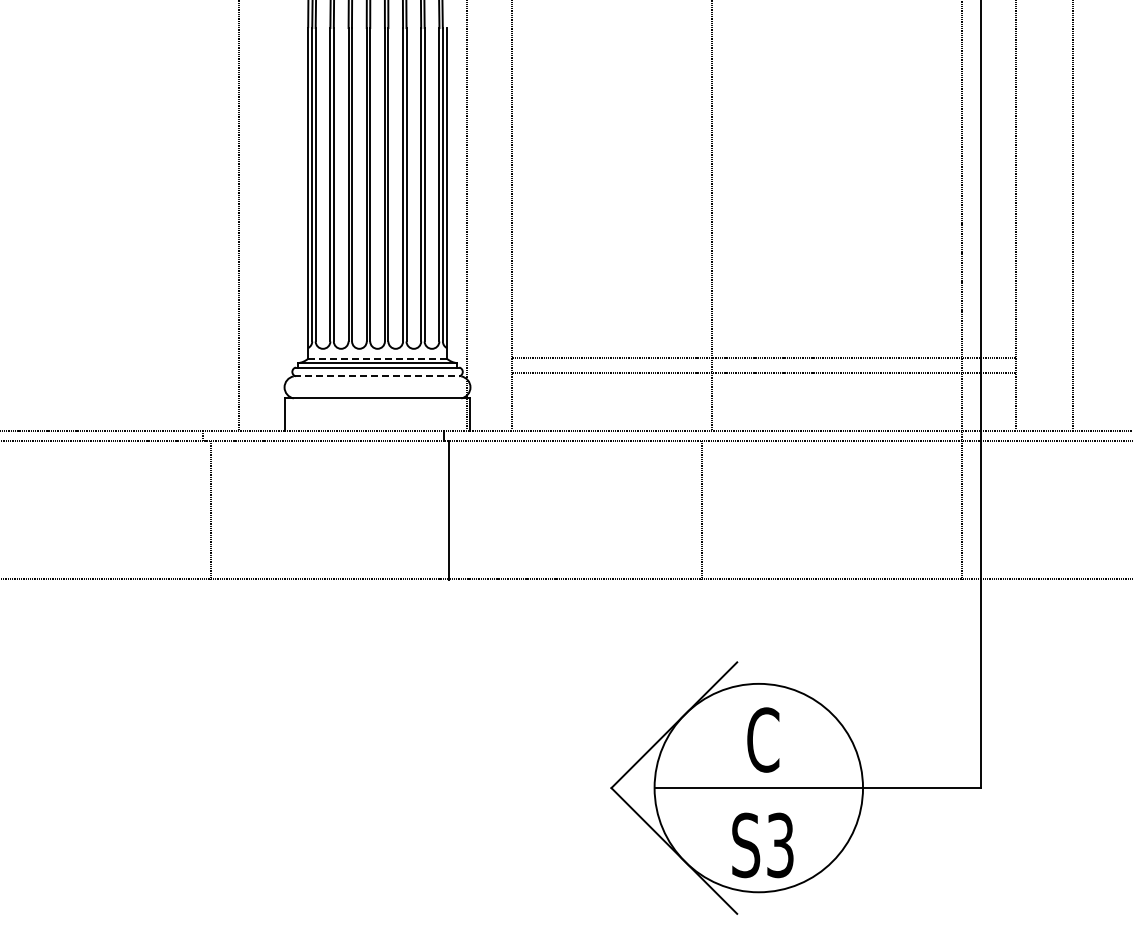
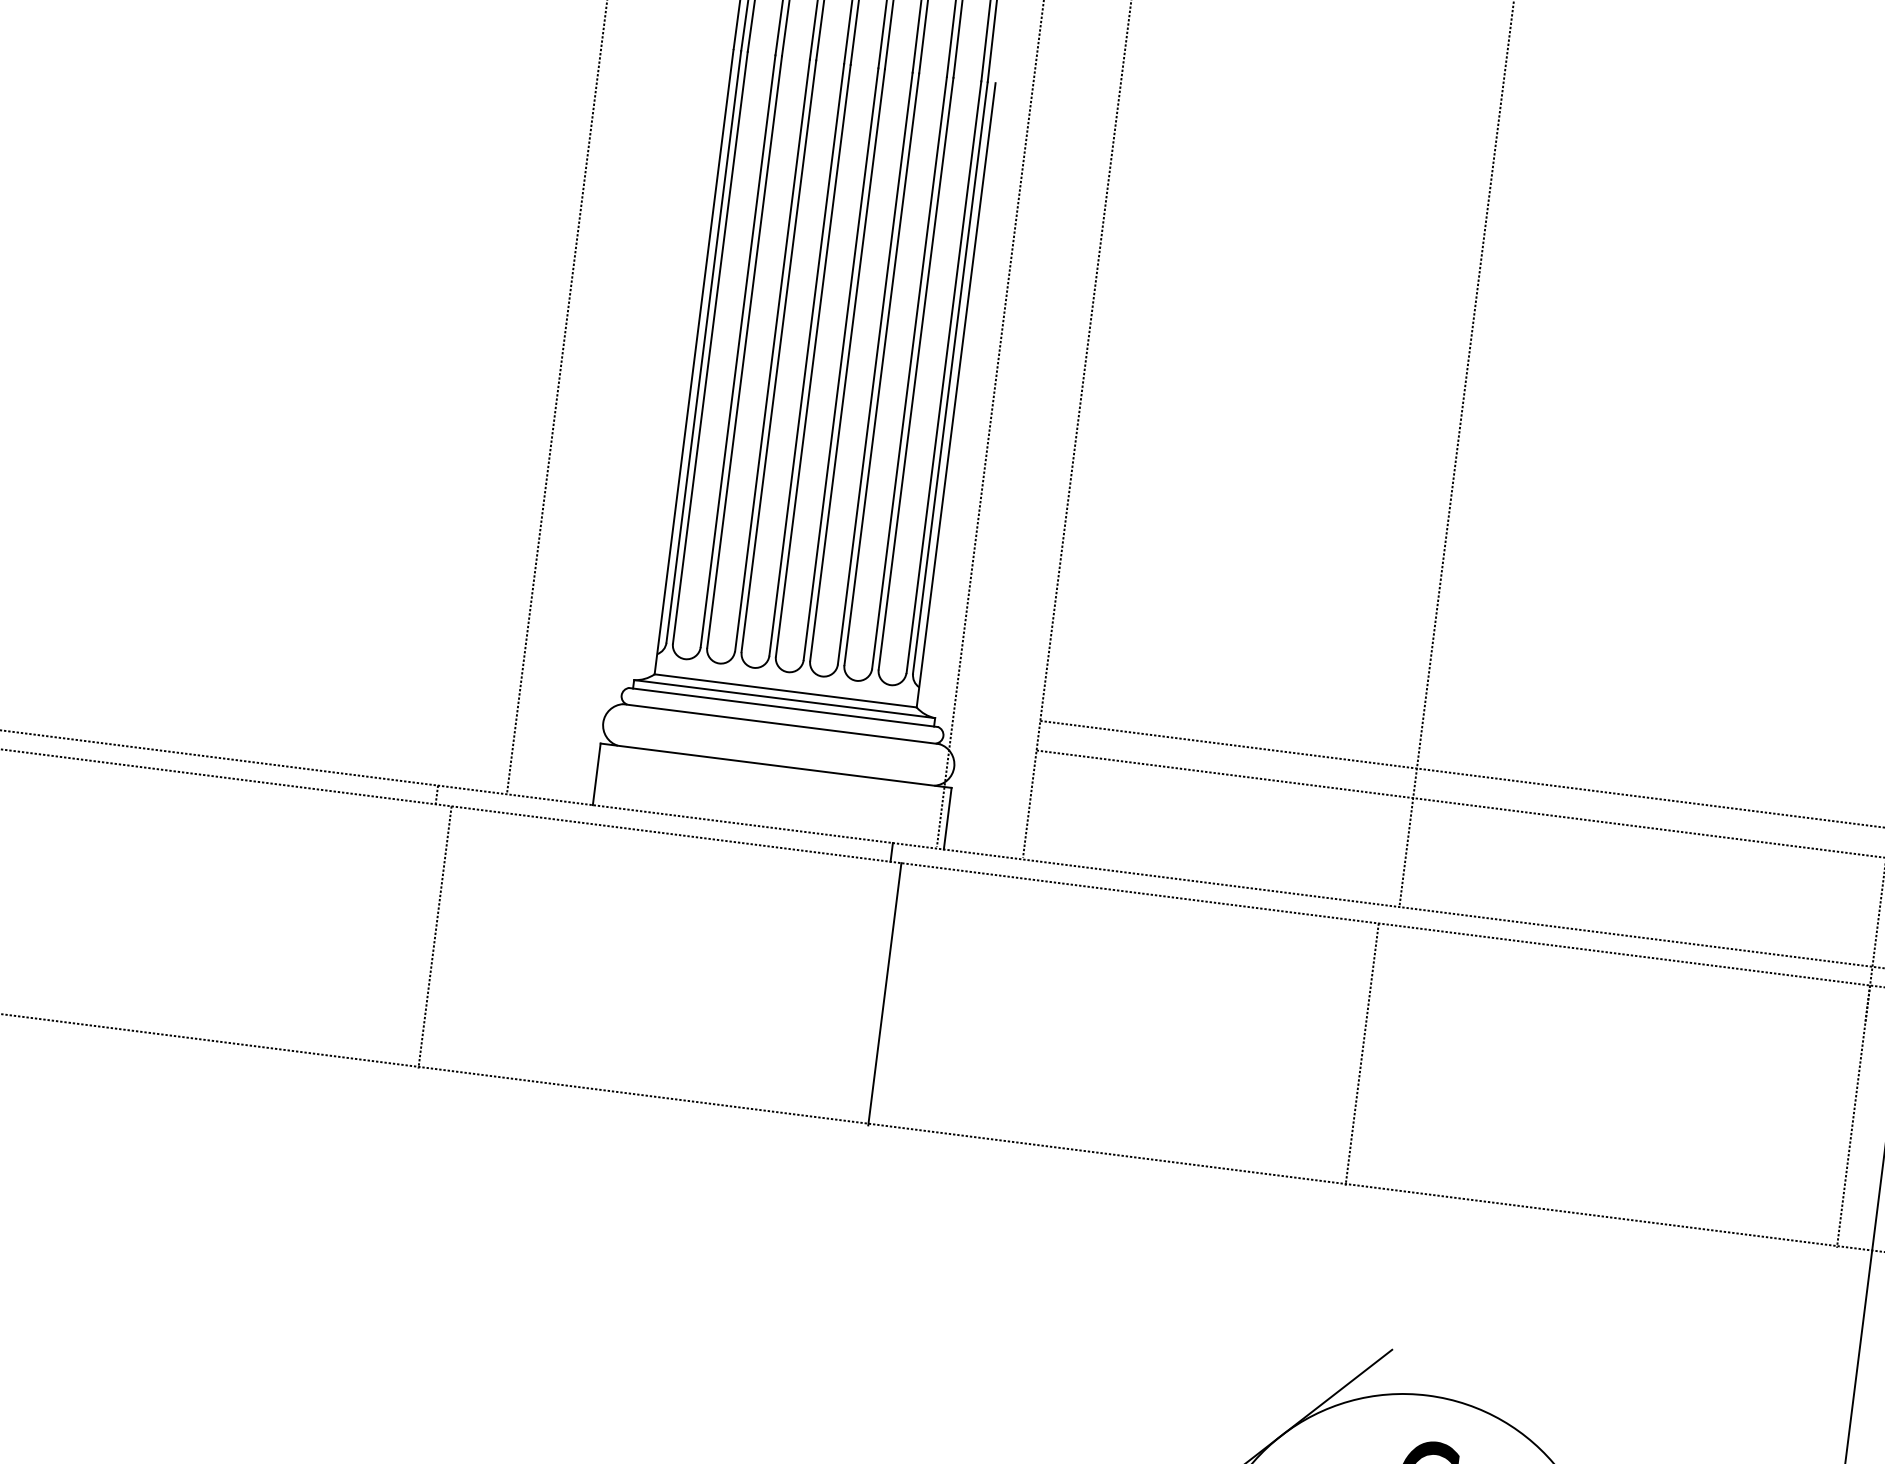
line: (378, 358) -> (787, 690), dashed -> solid
line: (377, 376) -> (781, 724), dashed -> solid

